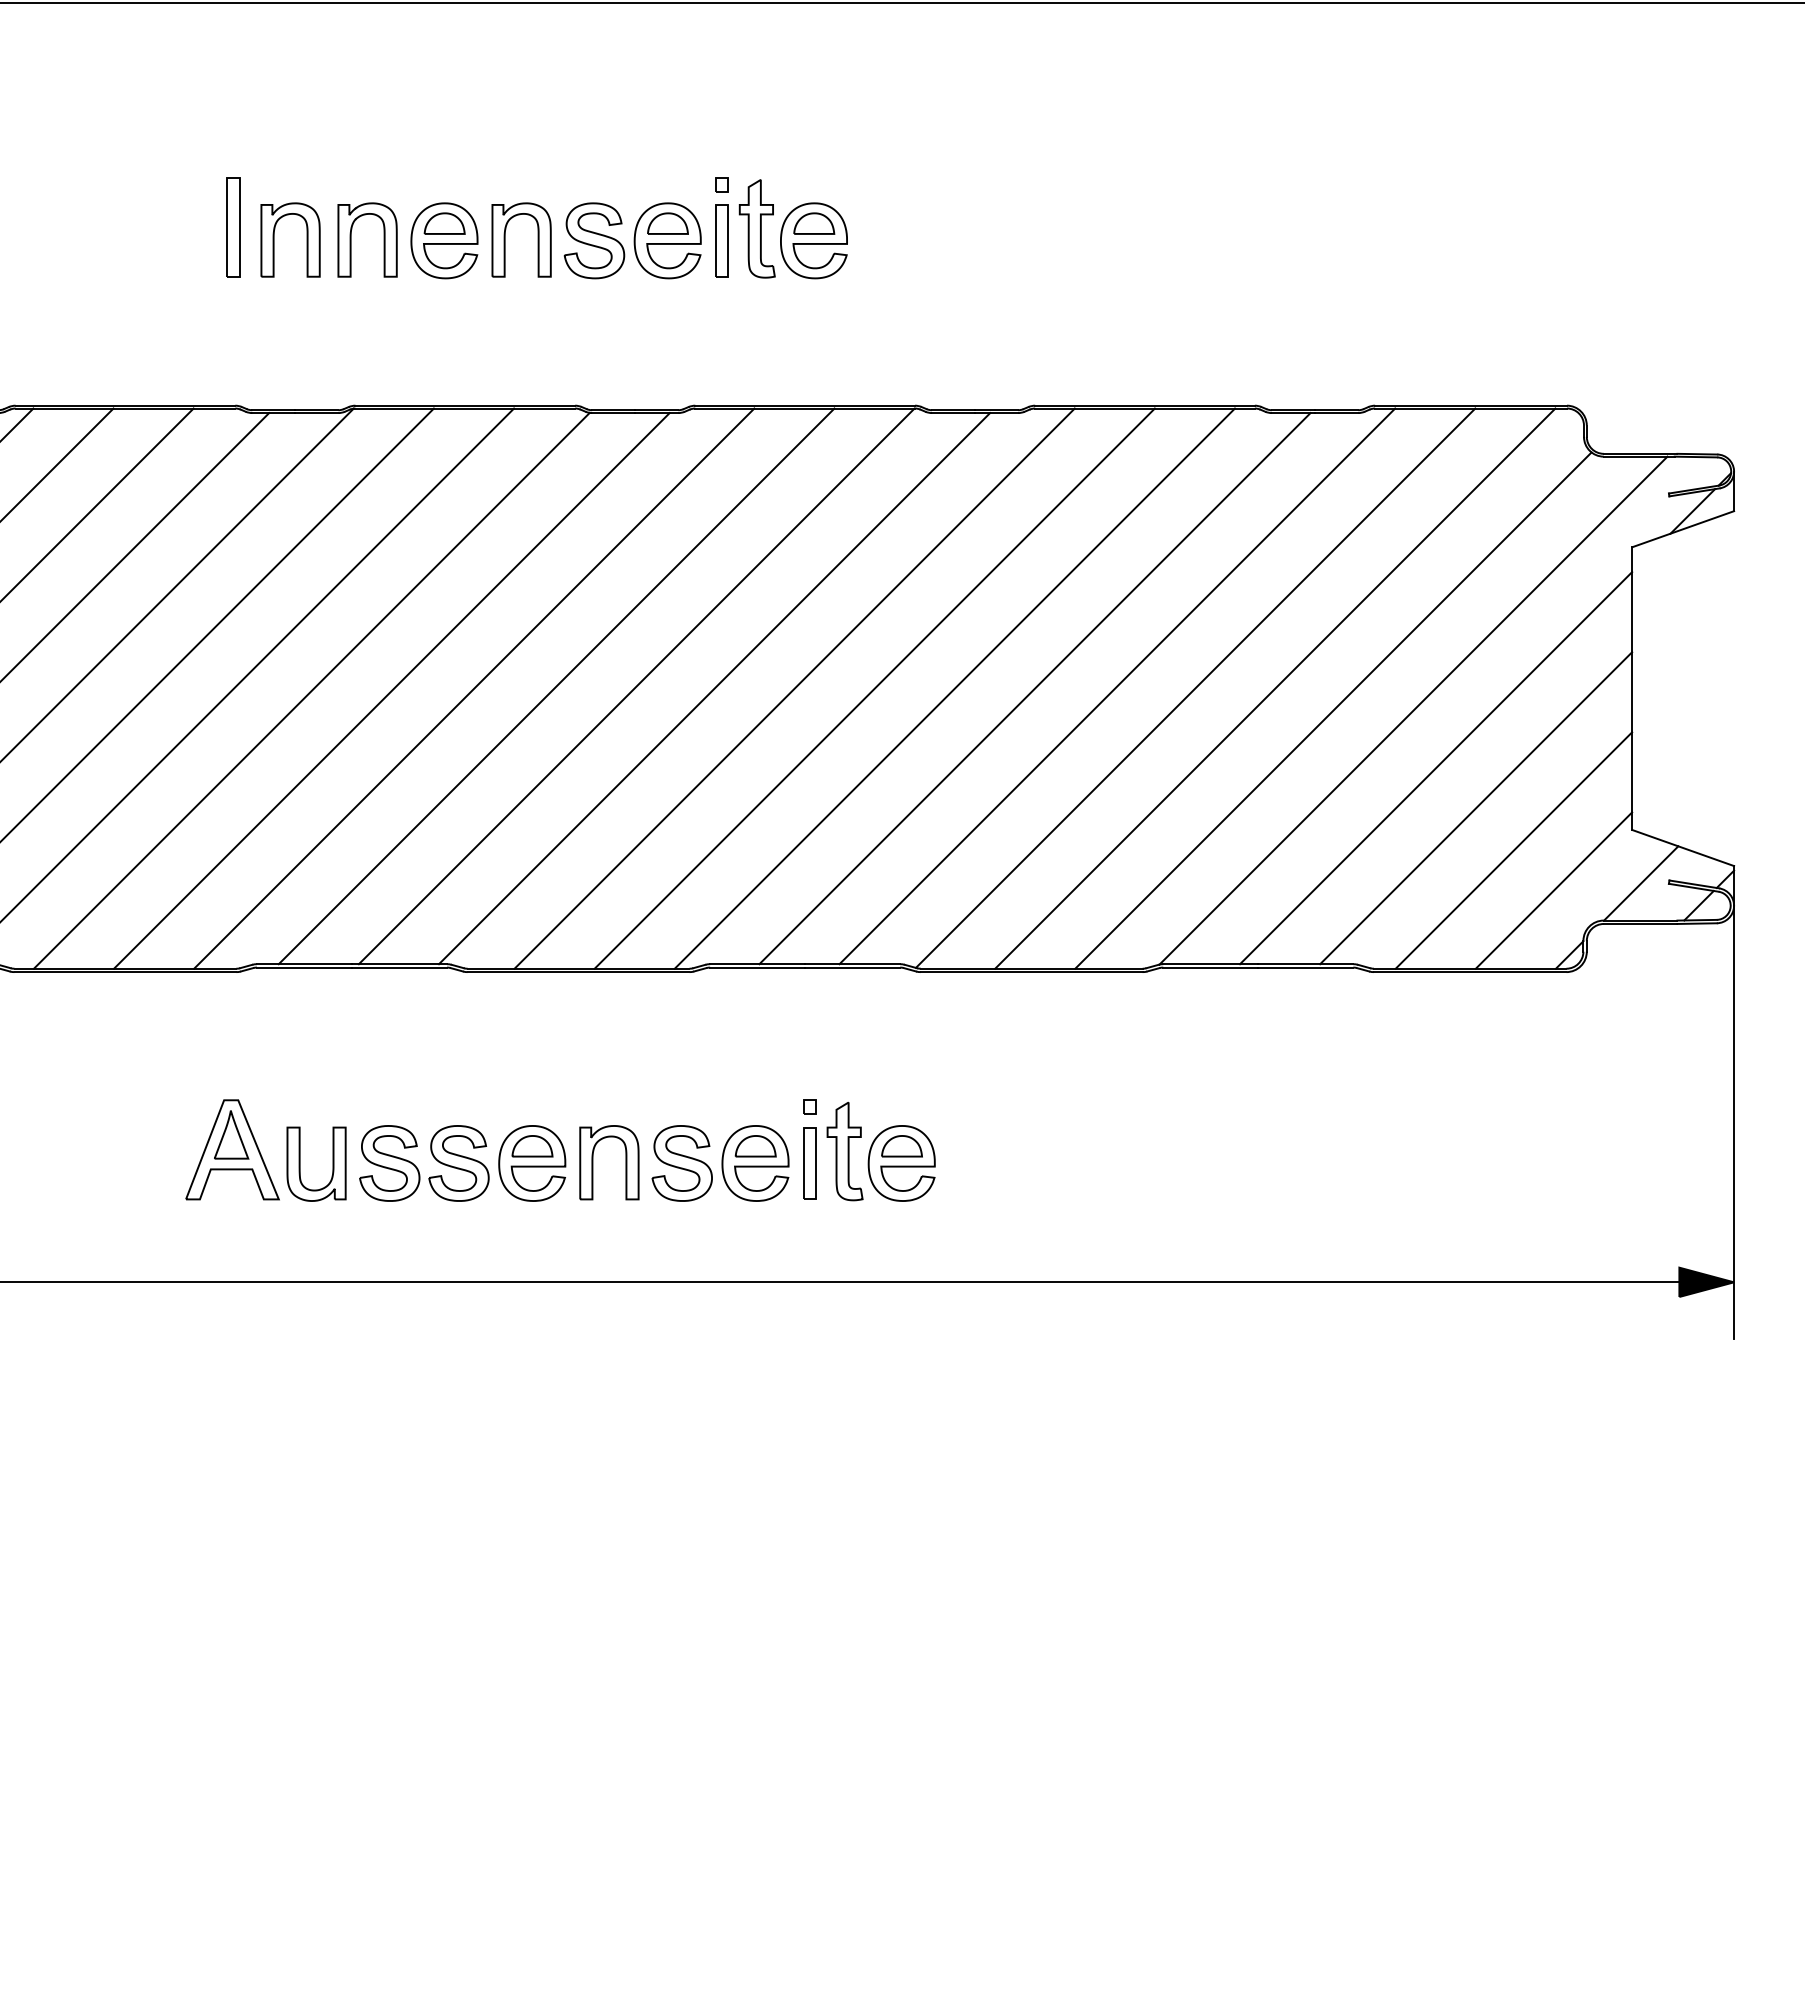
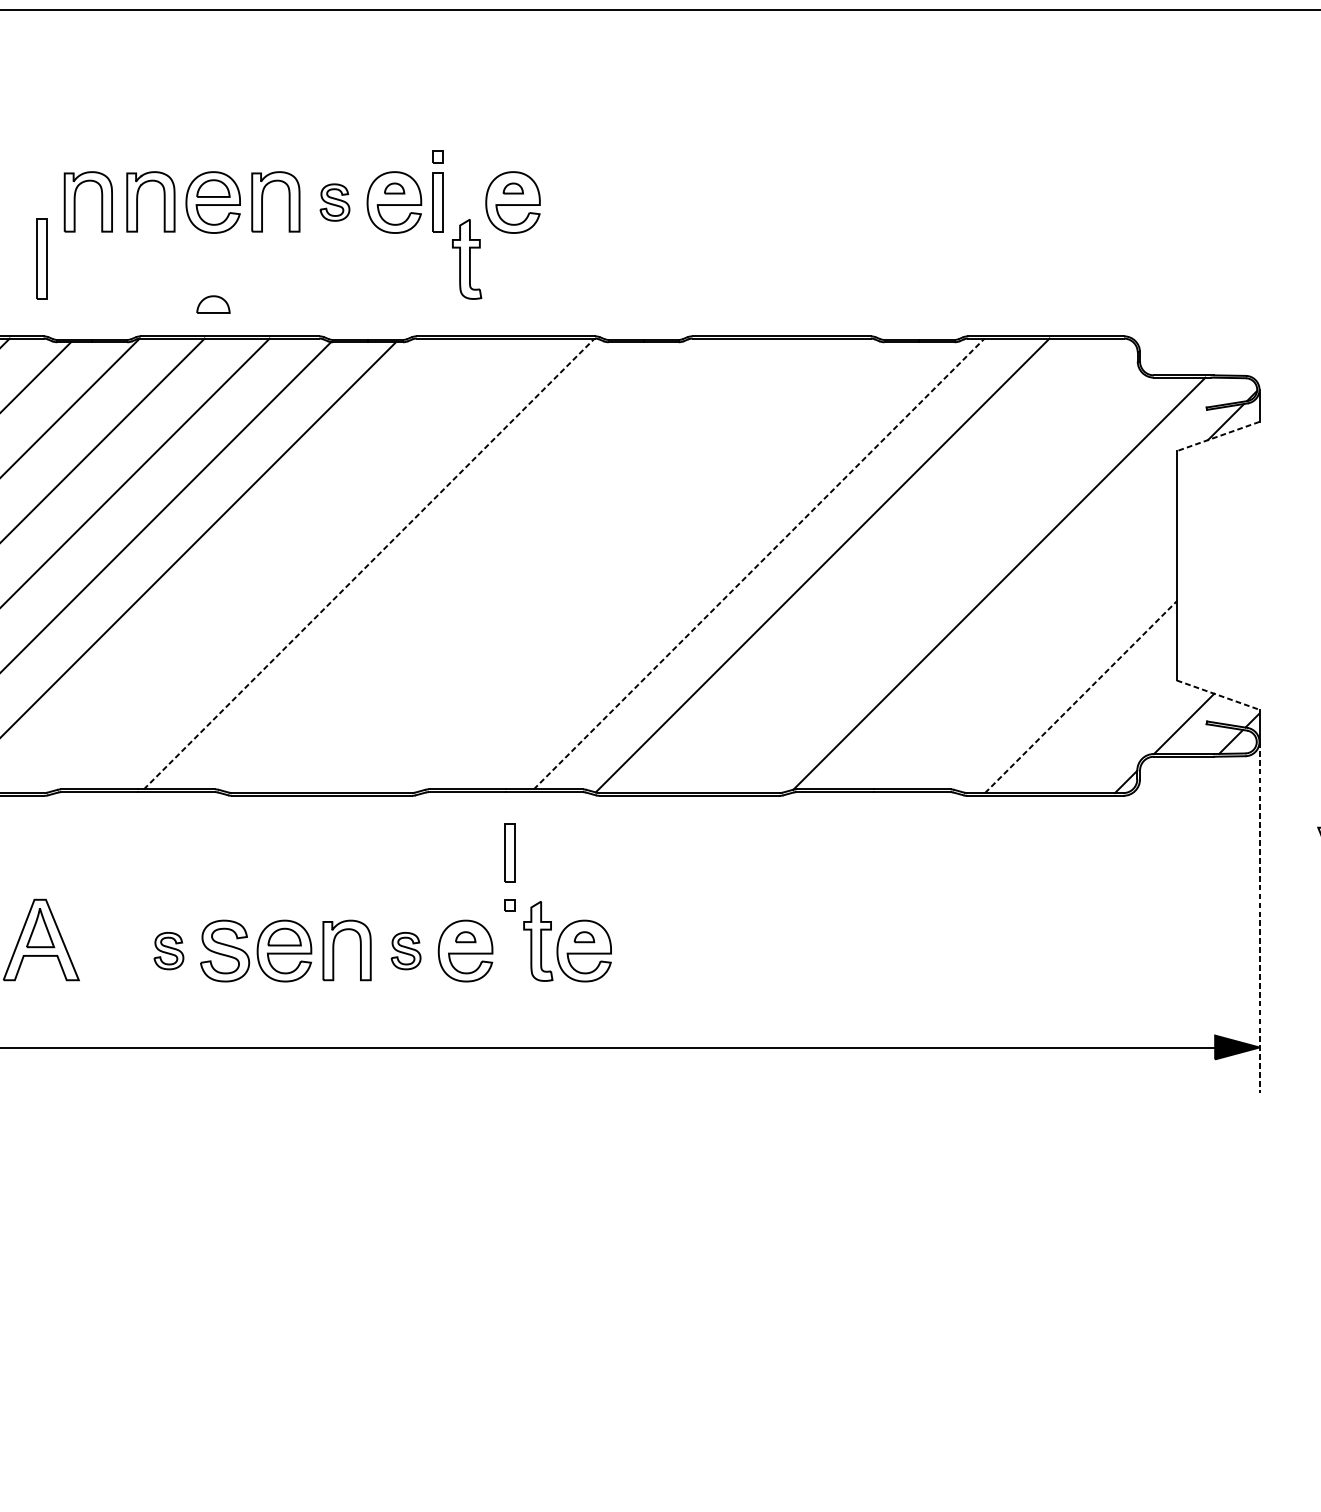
part: (667, 223) -> (394, 188), size x0.6
part: (814, 223) -> (513, 188), size x0.6
part: (233, 227) -> (42, 259), moved
part: (756, 228) -> (466, 259), moved
part: (594, 240) -> (334, 202), size x0.6
part: (444, 366) -> (213, 304), added
line: (1682, 529) -> (1217, 436), solid -> dashed
line: (556, 686) -> (304, 564), removed
line: (636, 686) -> (369, 564), solid -> dashed
line: (1117, 686) -> (759, 564), solid -> dashed
line: (474, 688) -> (237, 565), removed
line: (714, 688) -> (432, 565), removed
line: (794, 688) -> (497, 565), removed
line: (874, 688) -> (562, 565), removed
line: (954, 688) -> (627, 565), removed
line: (1034, 688) -> (691, 565), removed
line: (1275, 688) -> (887, 565), removed
line: (1333, 710) -> (934, 583), removed
line: (1436, 768) -> (1018, 630), removed
line: (1476, 808) -> (1050, 663), removed
line: (1683, 848) -> (1218, 695), solid -> dashed
line: (1514, 850) -> (1081, 697), solid -> dashed
line: (1553, 890) -> (1113, 729), removed
line: (1734, 1122) -> (1259, 917), solid -> dashed
part: (755, 1146) -> (465, 937), size x0.6
part: (901, 1146) -> (584, 937), size x0.6
part: (300, 1163) -> (96, 951), removed
part: (389, 1163) -> (168, 951), size x0.6
part: (681, 1163) -> (405, 951), size x0.6
part: (809, 1163) -> (509, 852), moved

